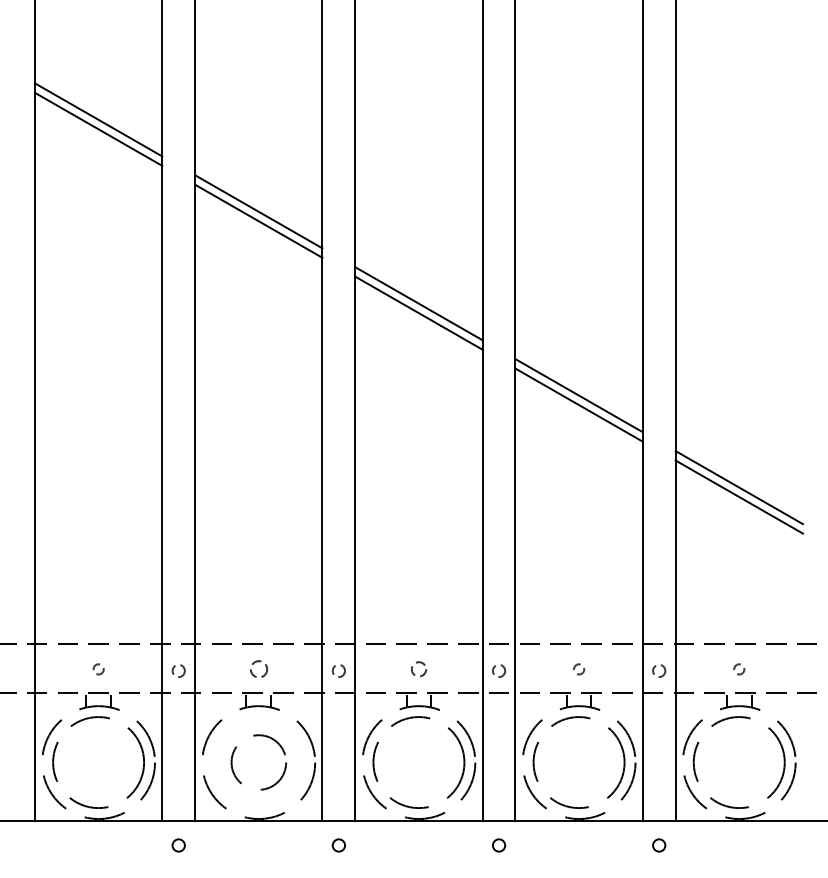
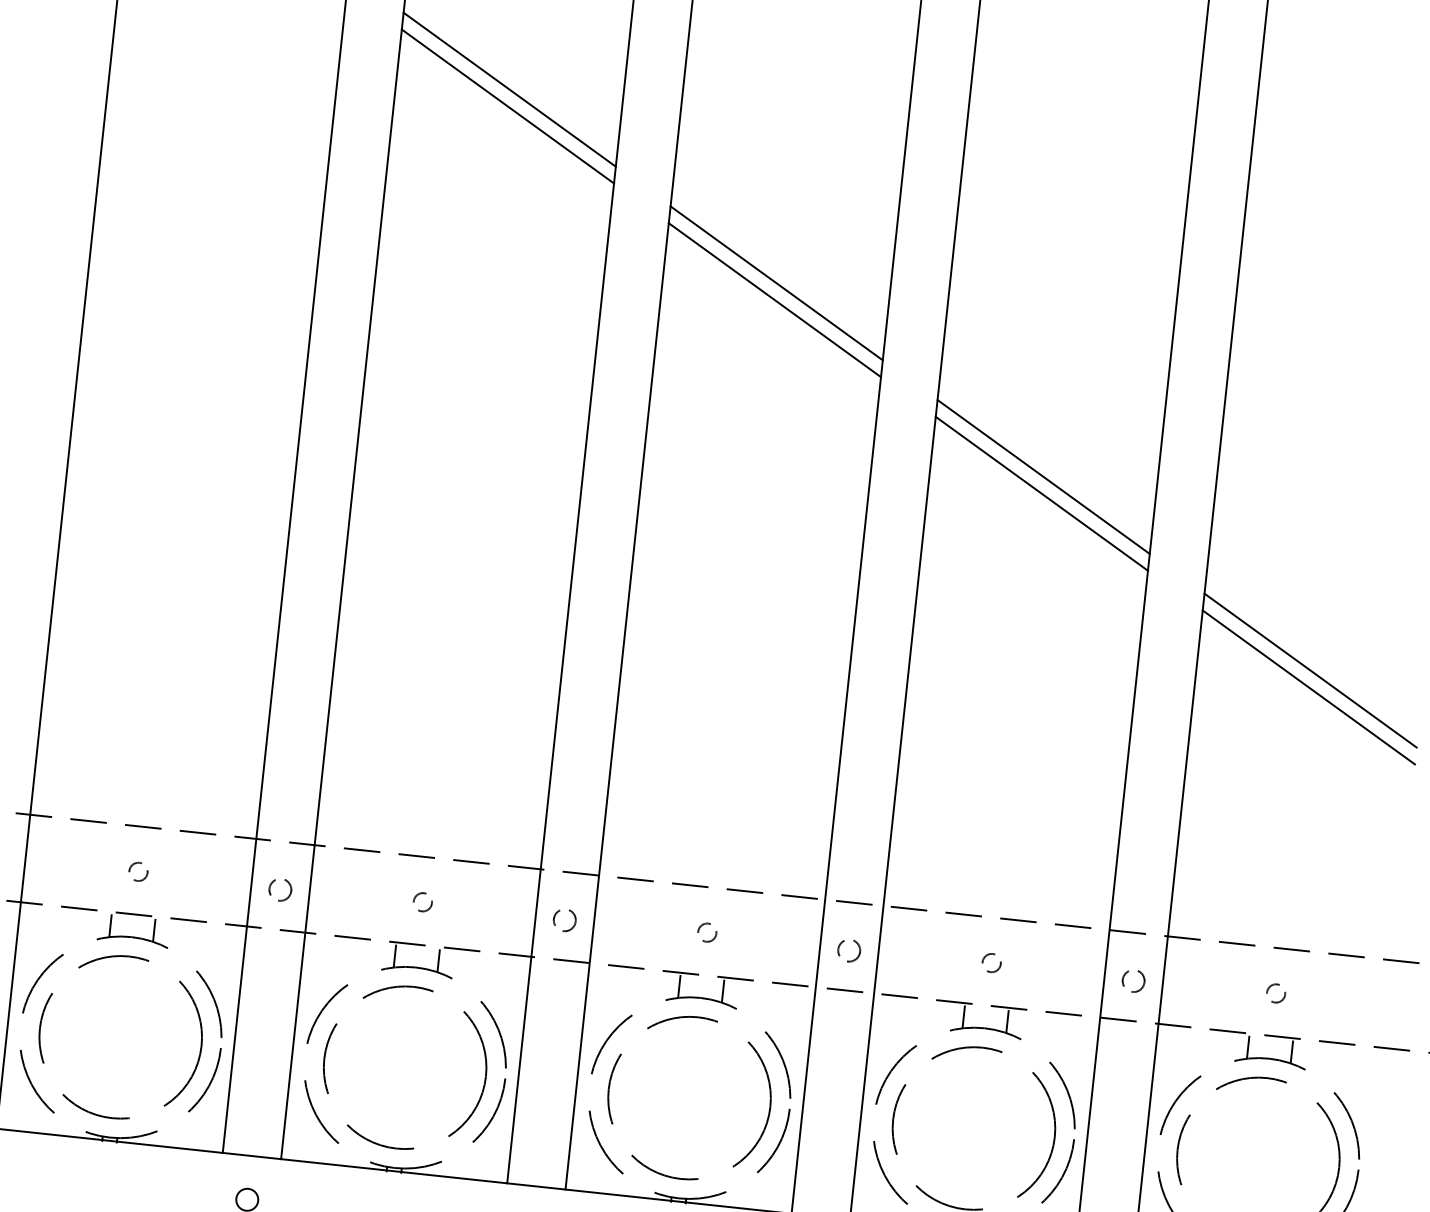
circle: (258, 669) -> (422, 902), size x0.62
circle: (418, 669) -> (706, 932), size x0.71
circle: (258, 762) -> (404, 1067), size x1.67

